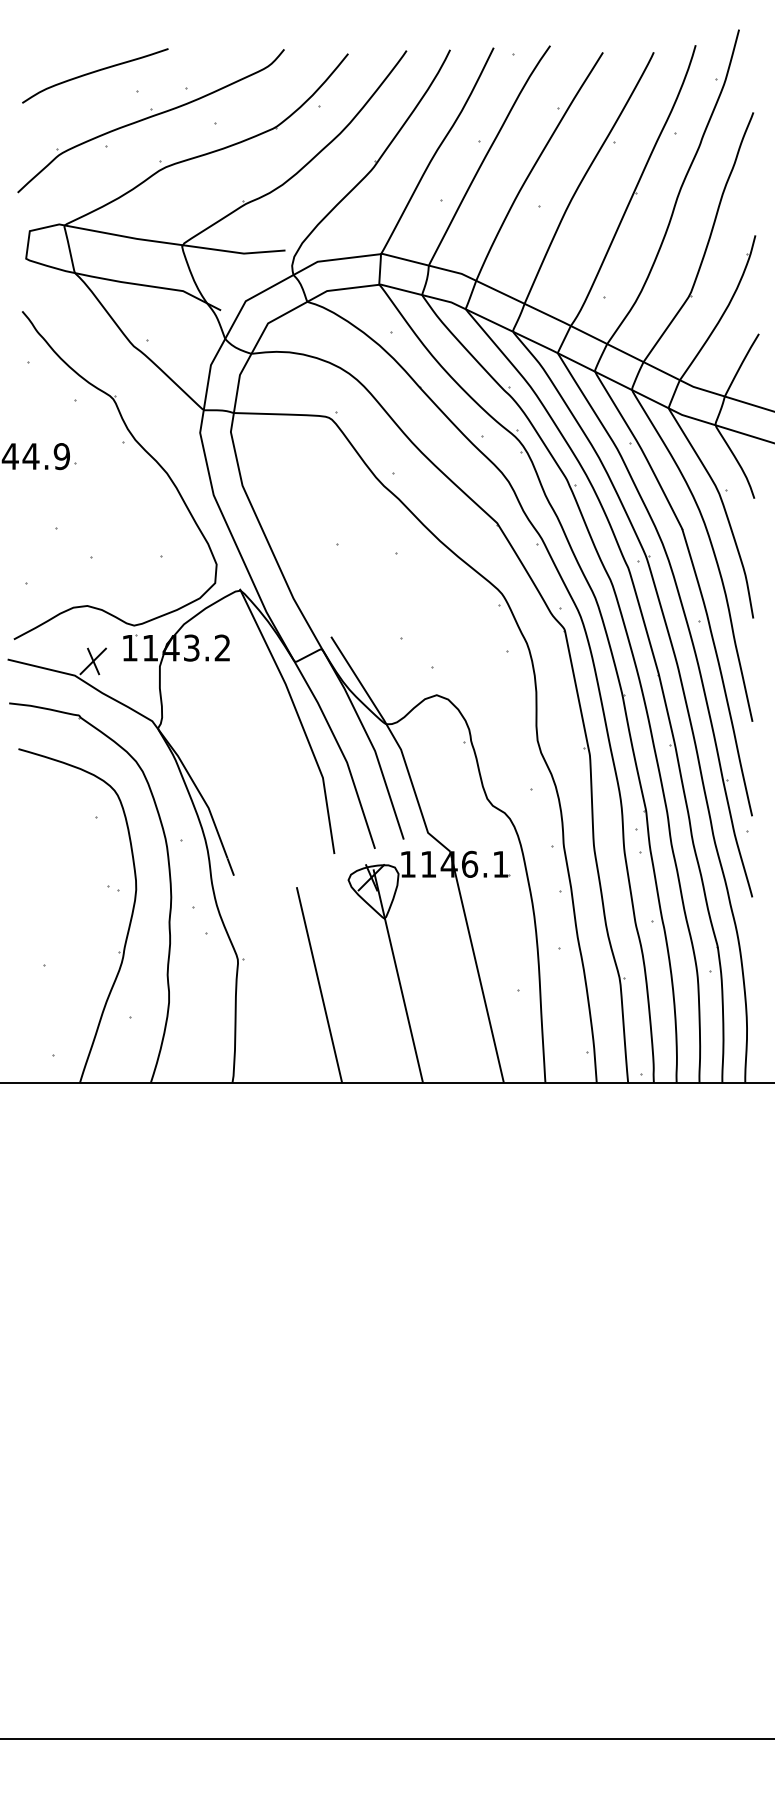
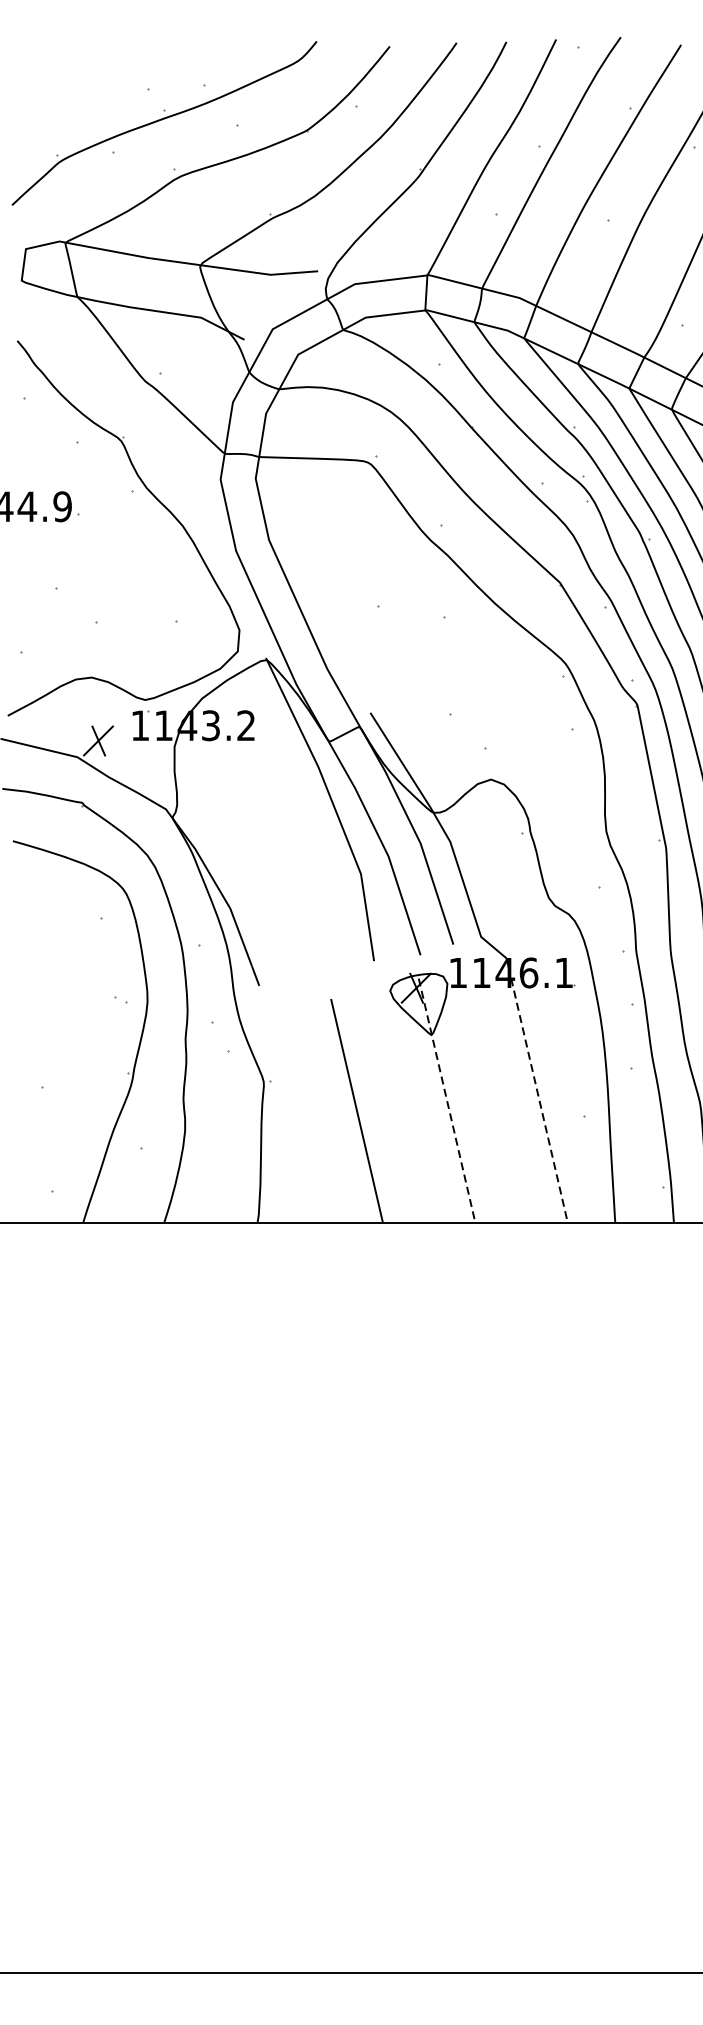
curve: (93, 73) -> (98, 68), removed
line: (477, 971) -> (537, 1095), solid -> dashed
line: (398, 976) -> (447, 1101), solid -> dashed

